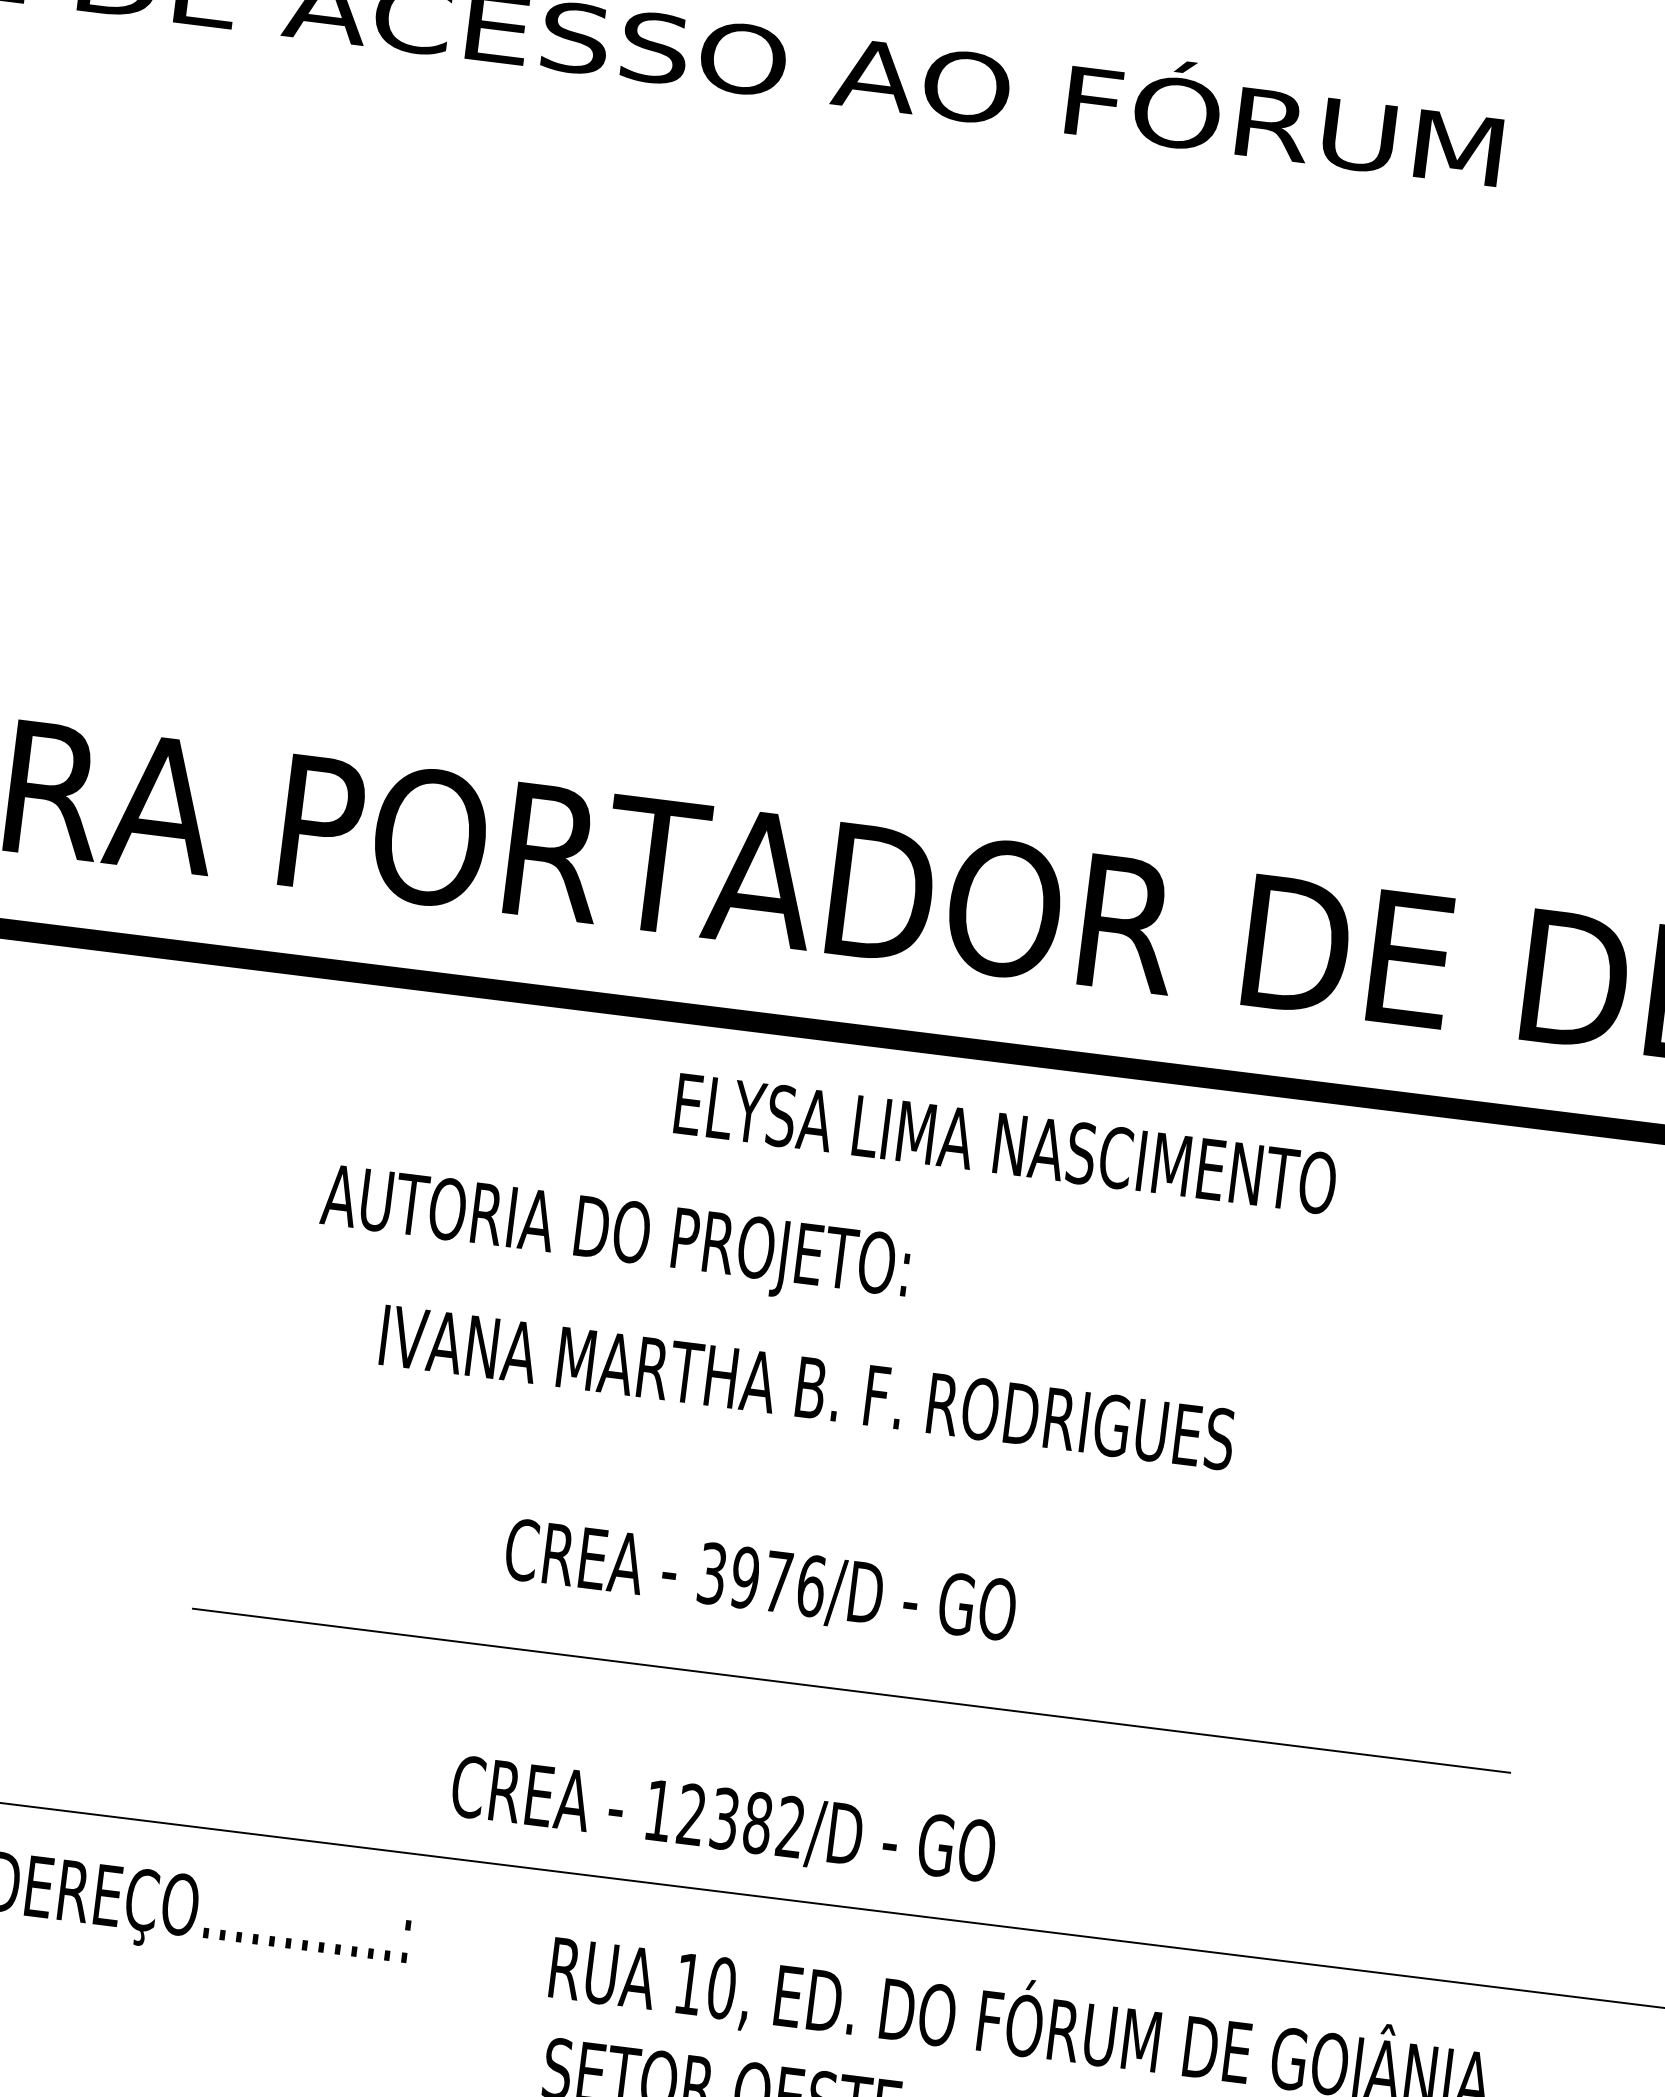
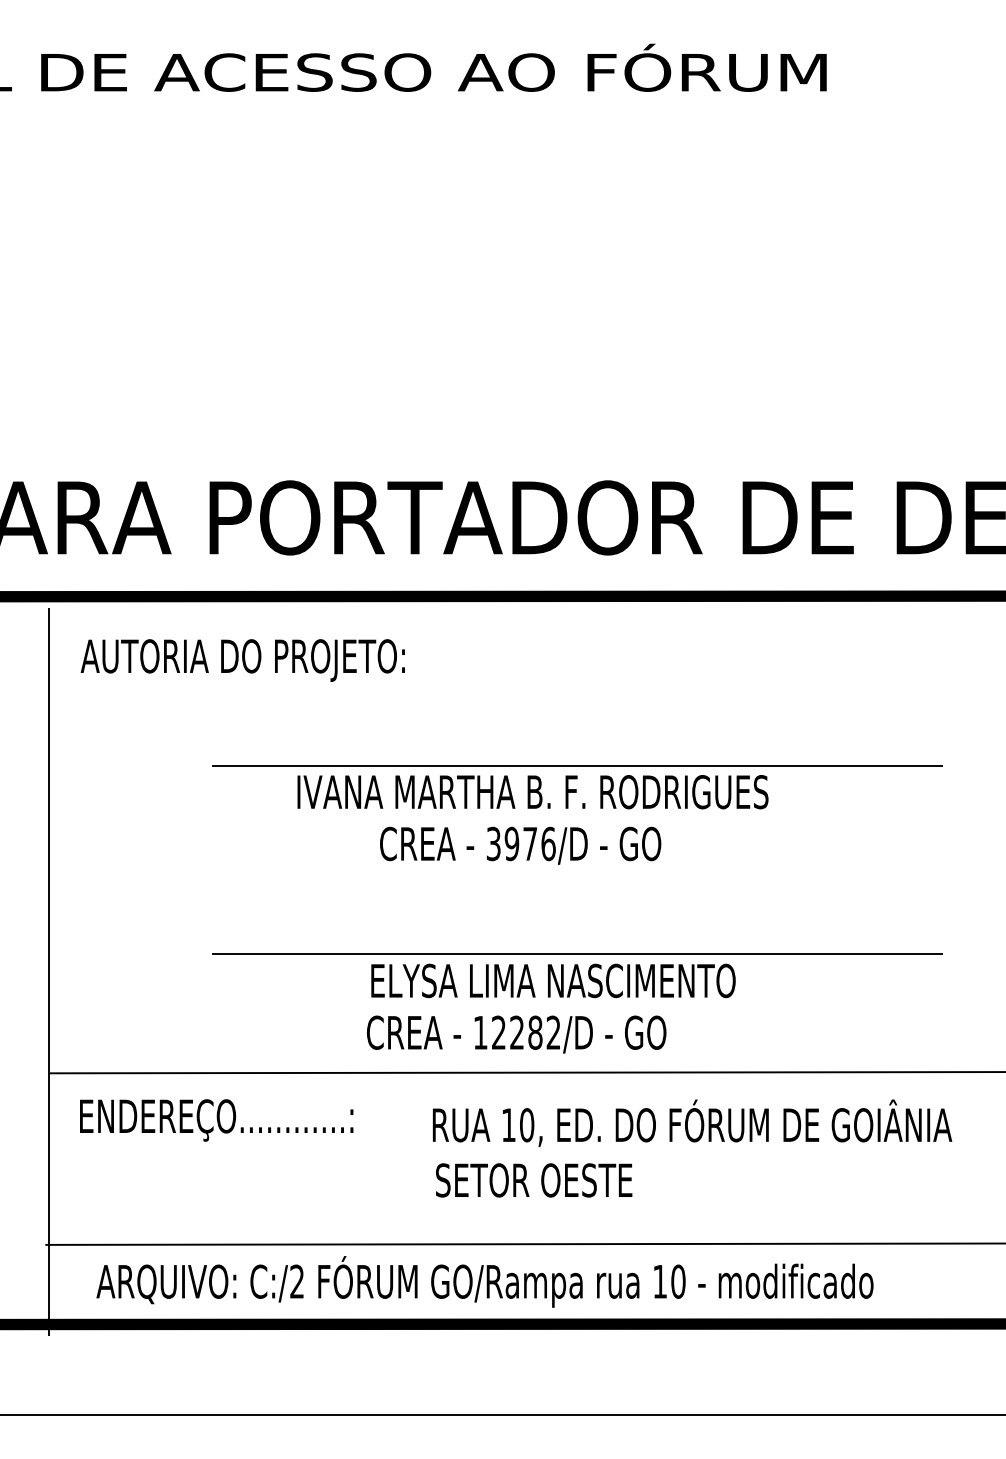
text: (1005, 1143) -> (553, 980), moved
text: (614, 1237) -> (242, 660), moved
line: (893, 1349) -> (577, 765), added
text: (760, 1582) -> (520, 845), moved
text: (723, 1818) -> (516, 1032), 12382/D -> 12282/D

